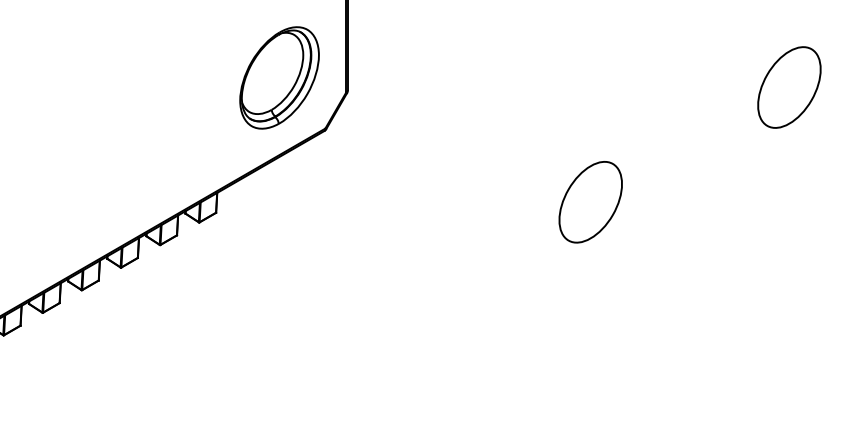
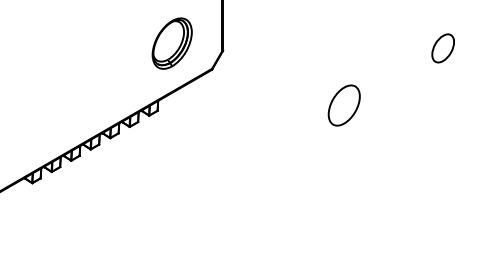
part: (278, 77) -> (171, 43), moved
part: (787, 87) -> (442, 48), size x0.7

